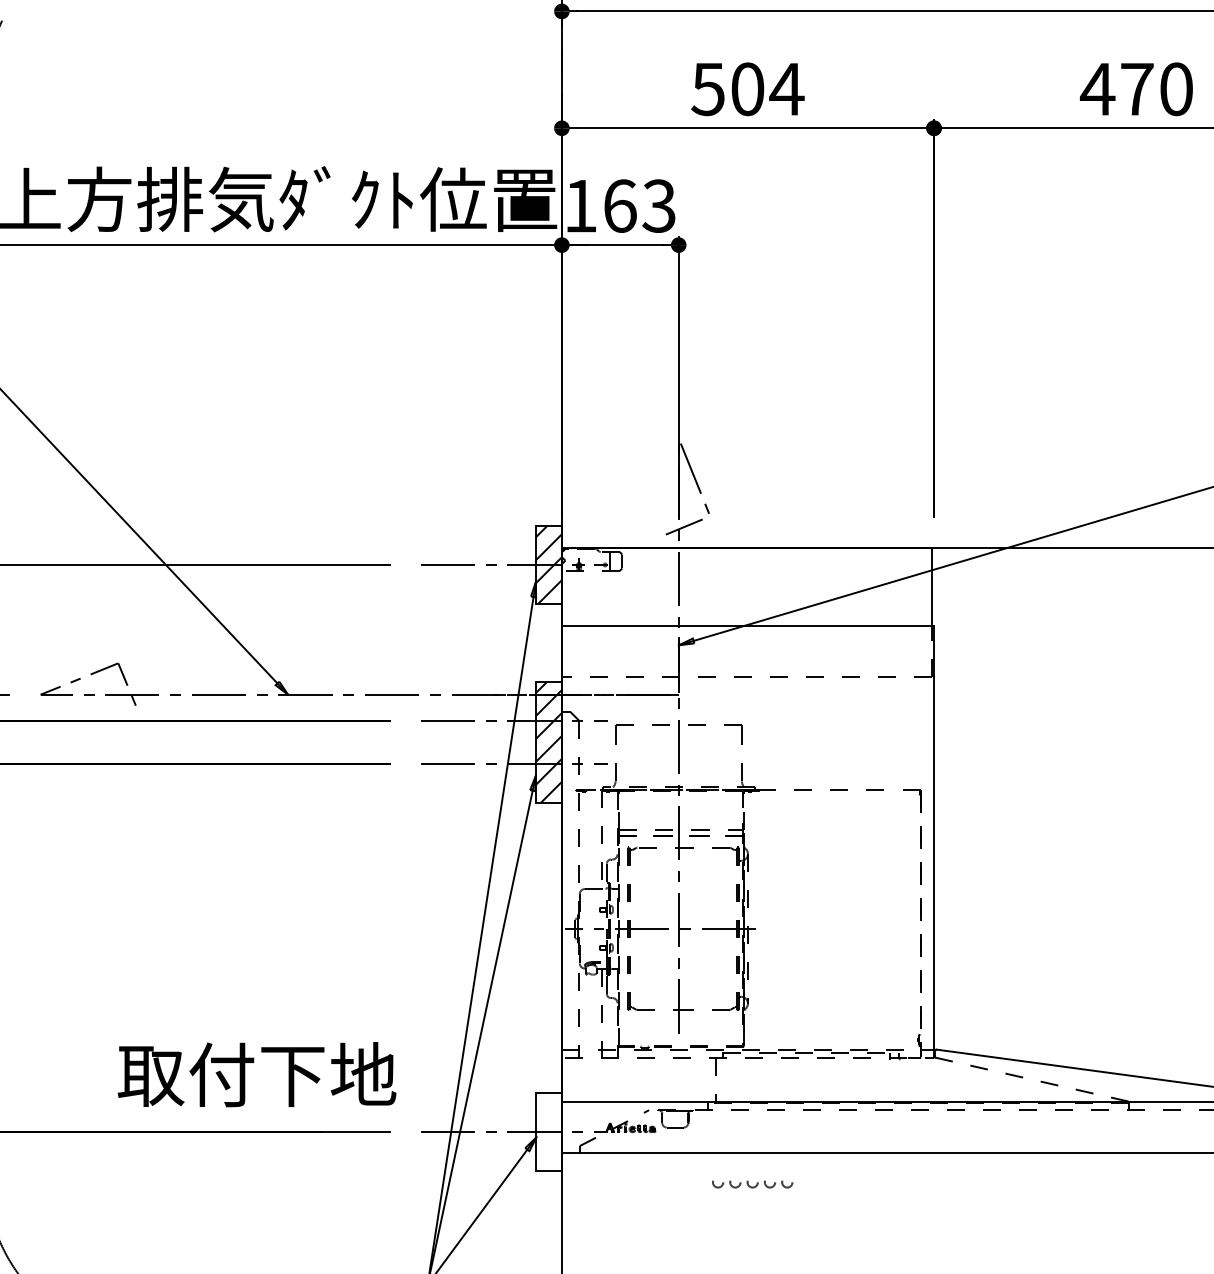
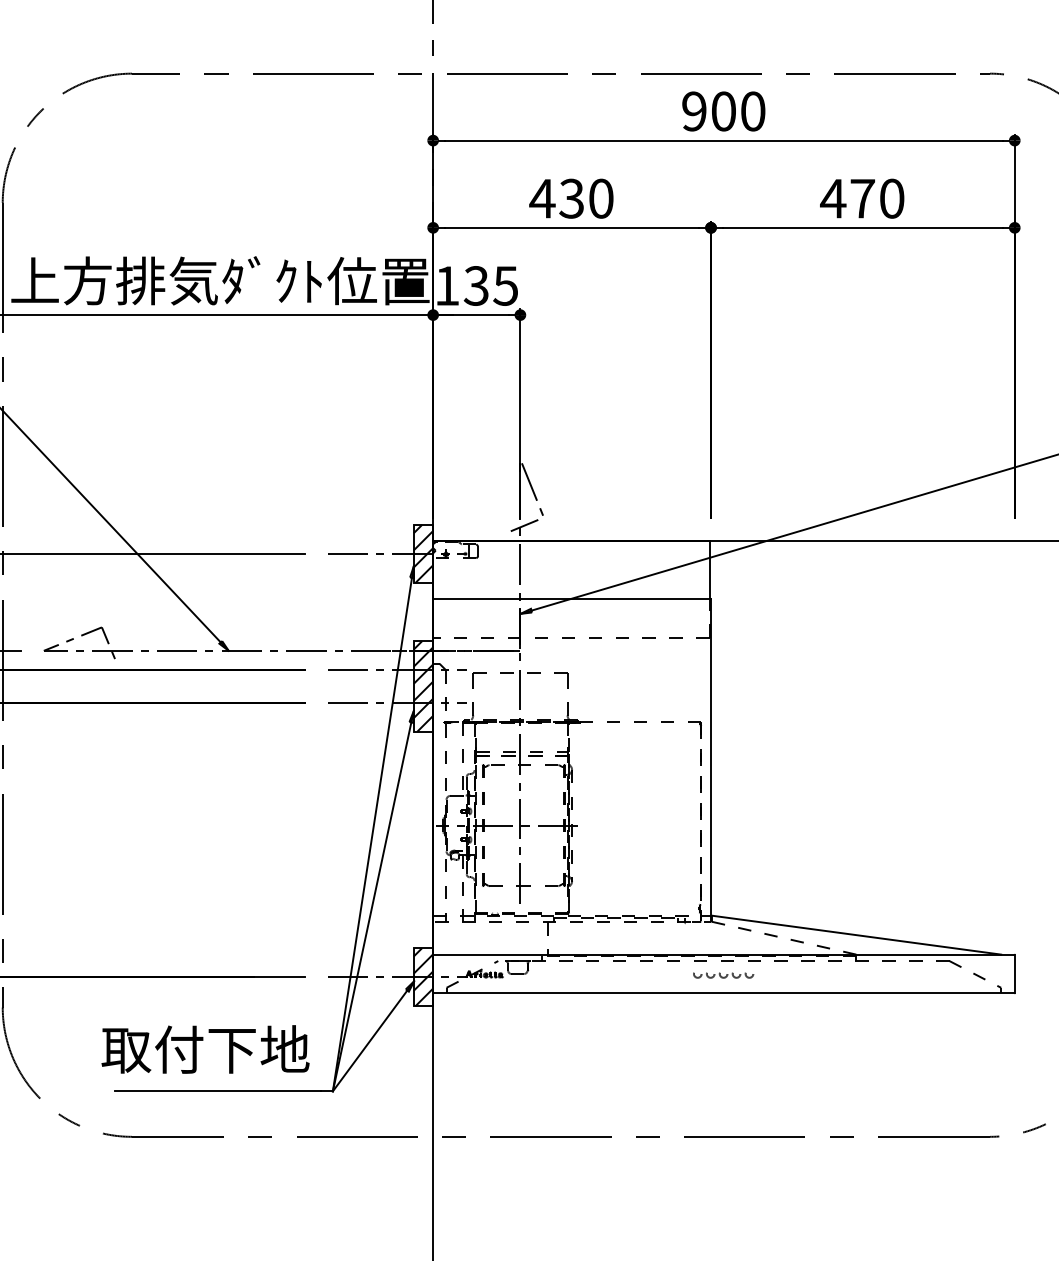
text: (747, 88) -> (571, 198), 504 -> 430
text: (638, 205) -> (490, 285), 163 -> 135
text: (257, 1074) -> (205, 1049), moved
hatch: (548, 1132) -> (423, 977), added
part: (752, 1184) -> (723, 975), moved

